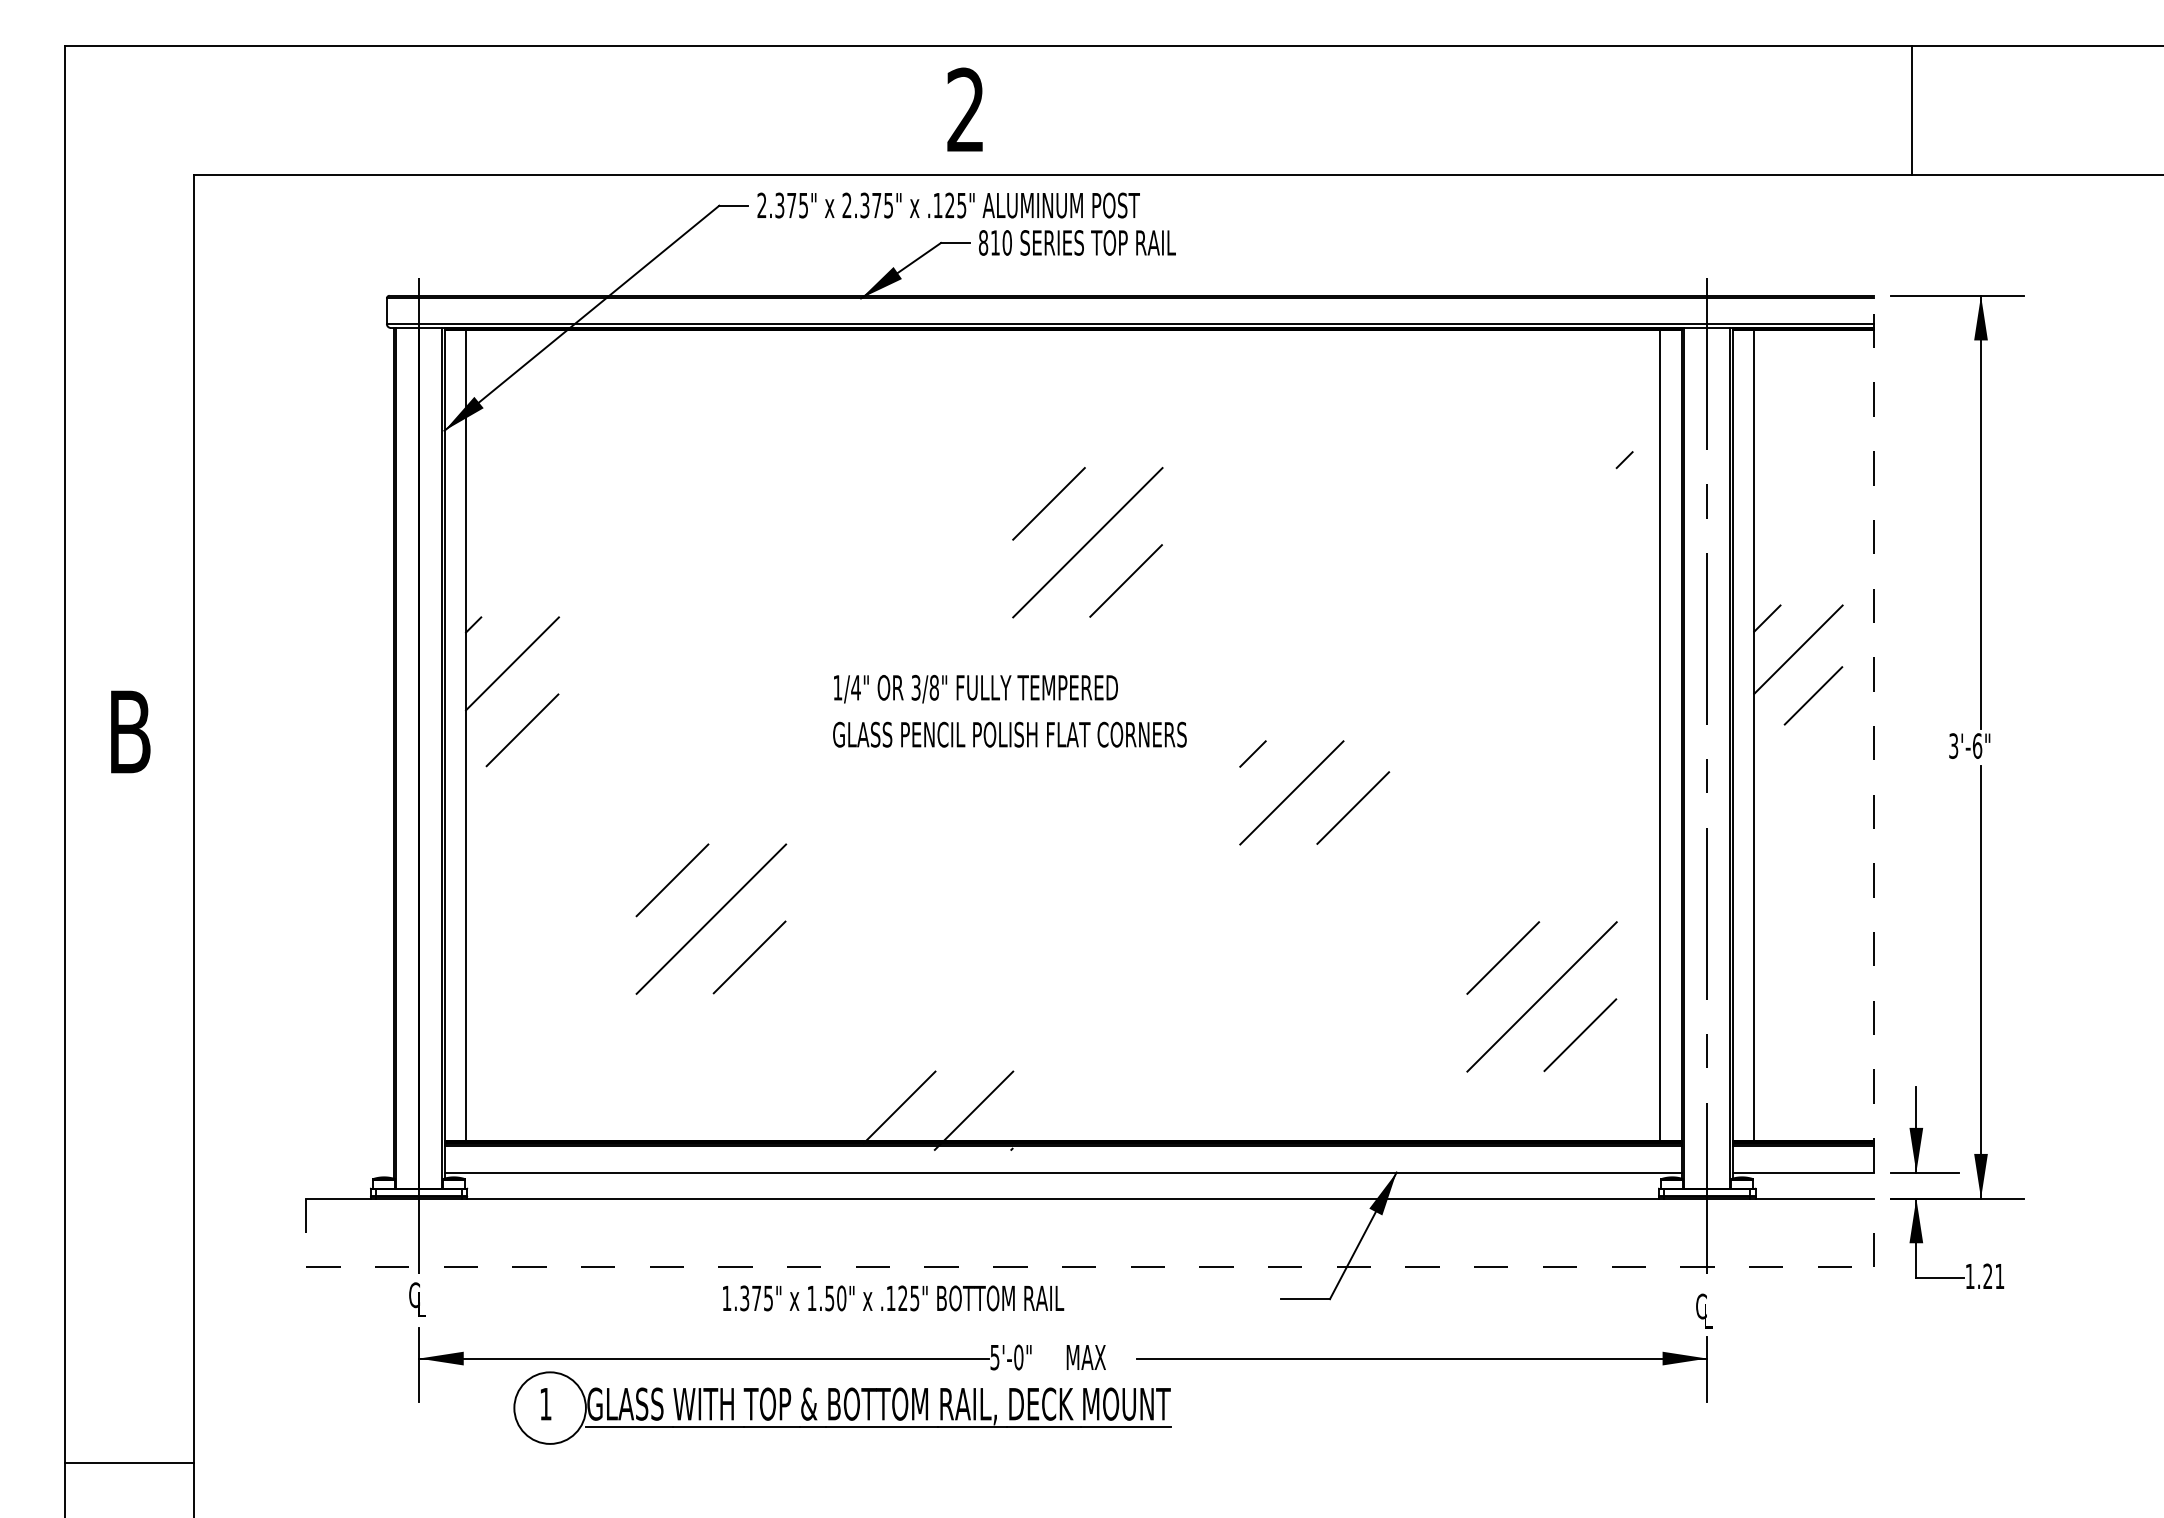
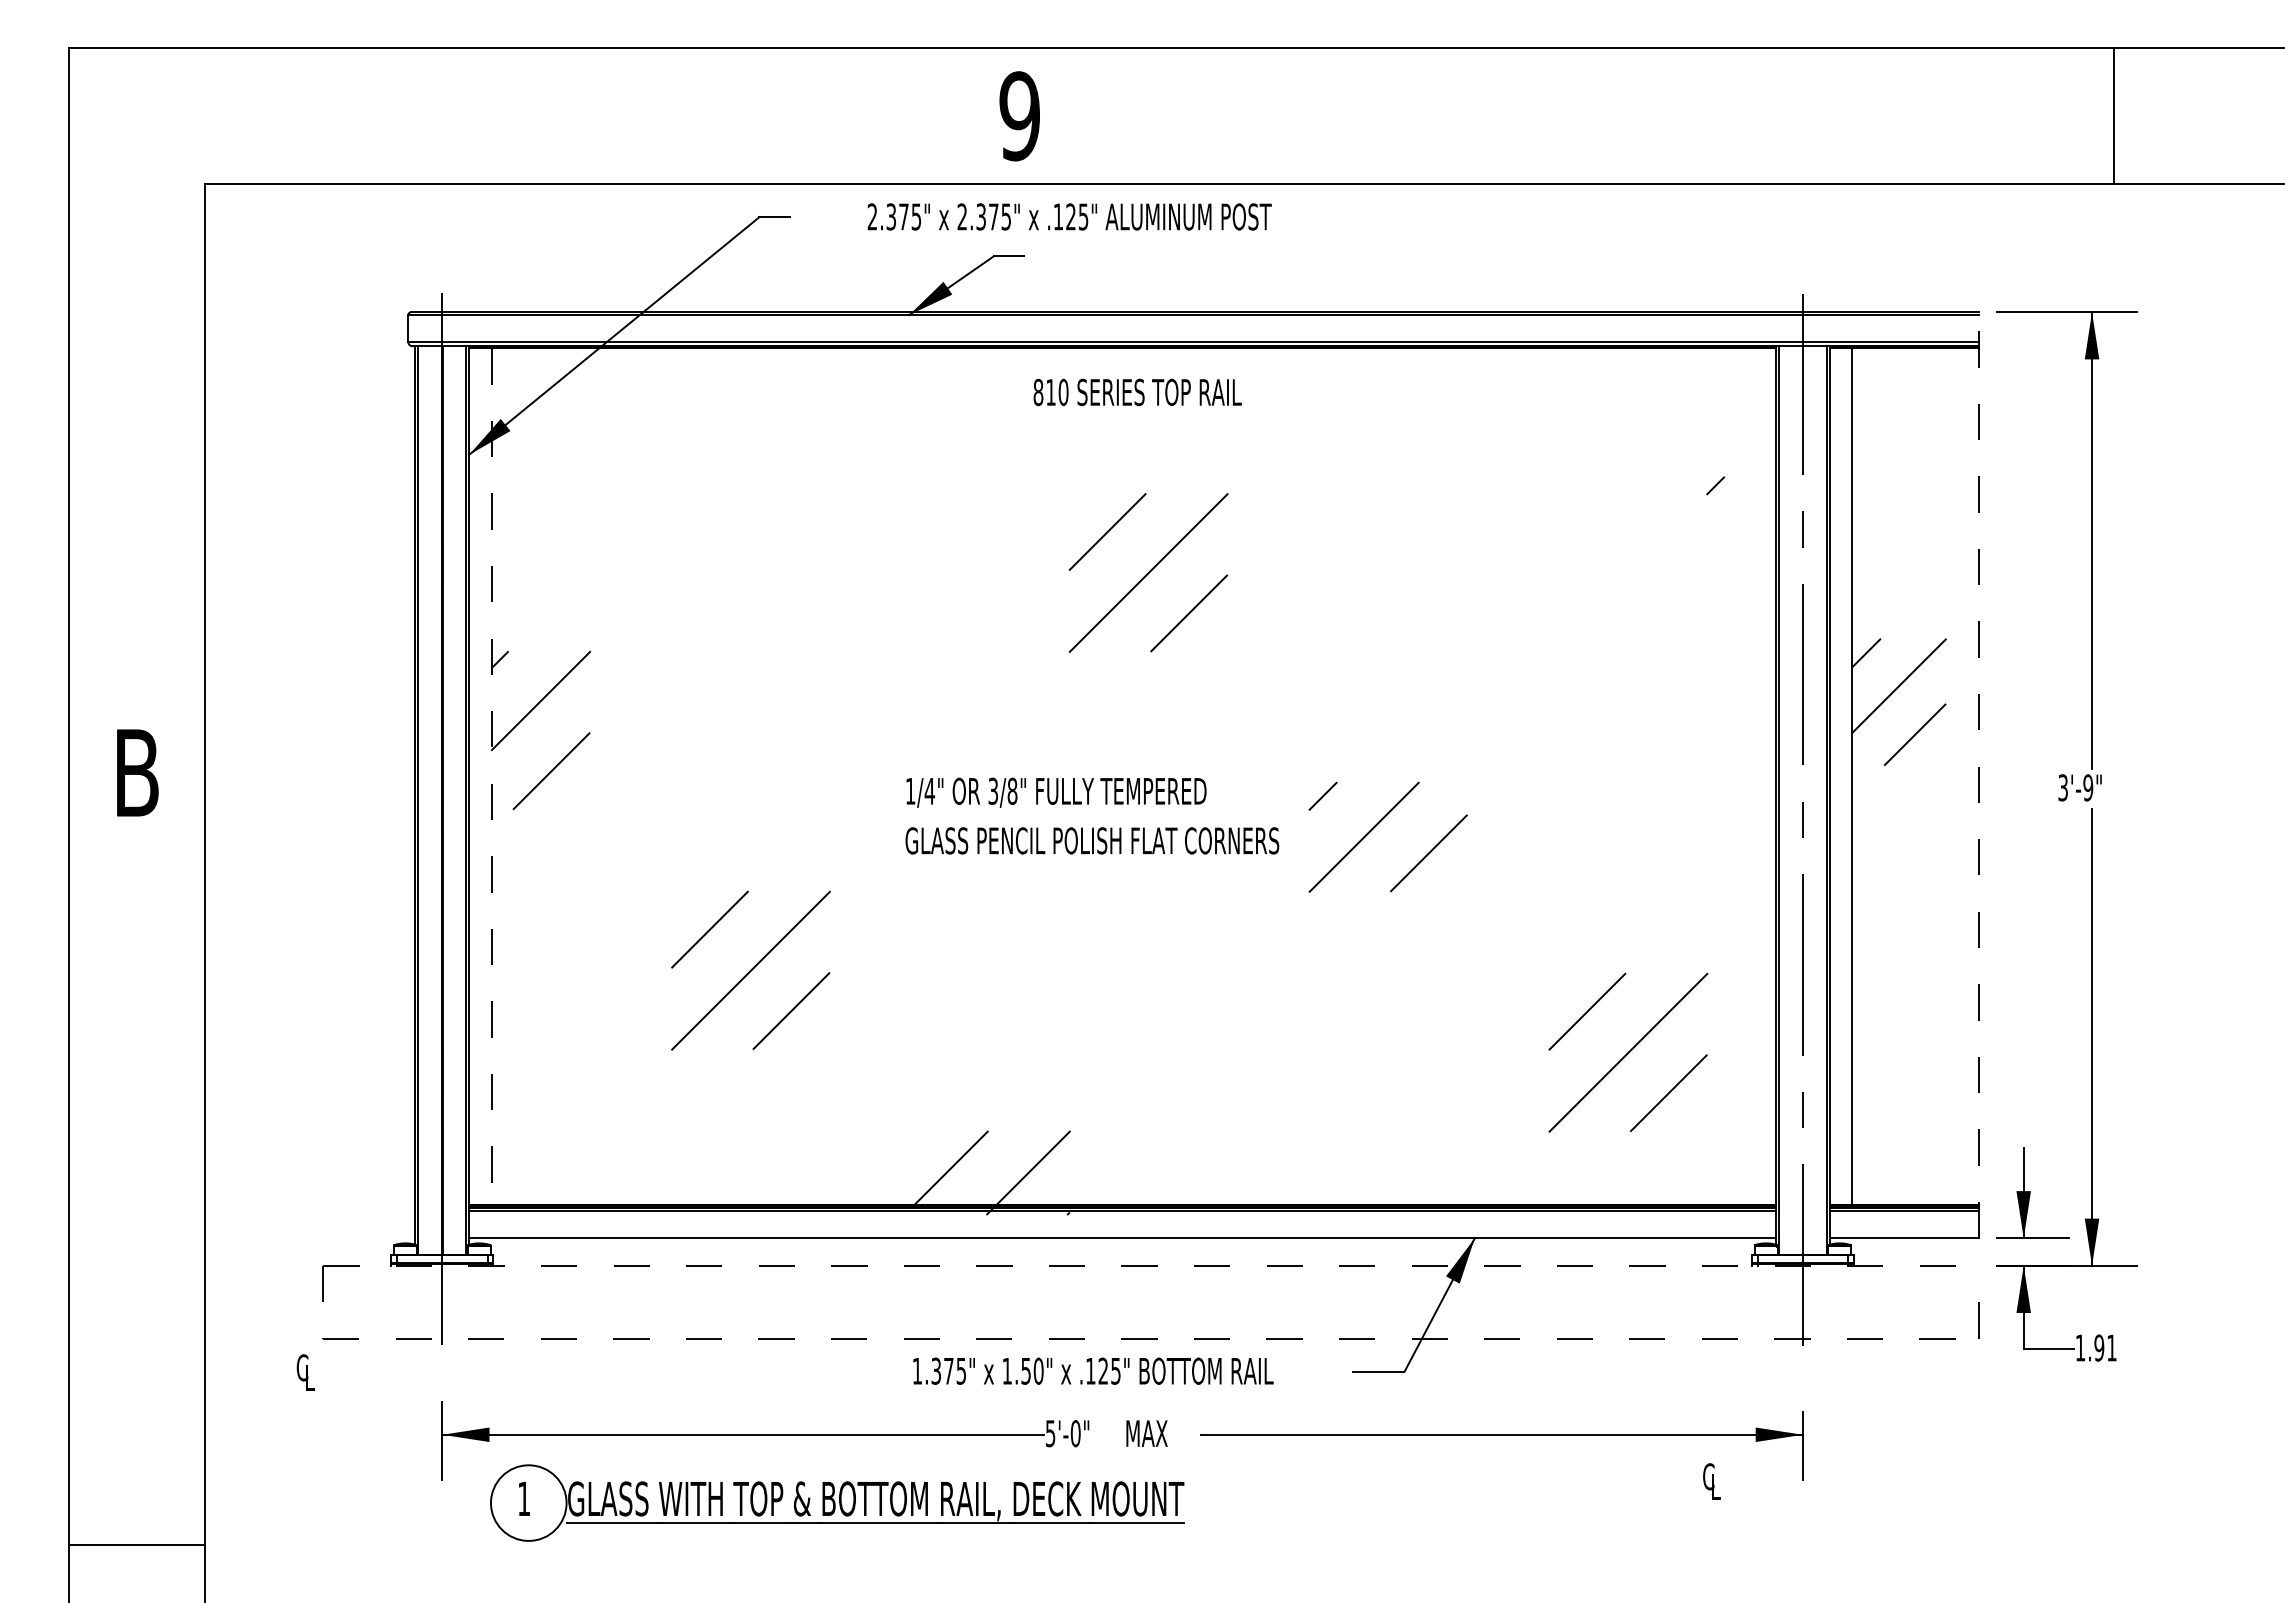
text: (965, 110) -> (1019, 116), 2 -> 9
line: (1911, 110) -> (2113, 116), moved
text: (948, 205) -> (1069, 216), moved
text: (1077, 242) -> (1137, 392), moved
text: (1010, 710) -> (1092, 815), moved
line: (1660, 735) -> (1753, 776), removed
line: (465, 736) -> (491, 777), solid -> dashed
text: (1977, 745) -> (2088, 787), 3'-6" -> 3'-9"
line: (1090, 1198) -> (1151, 1265), solid -> dashed
text: (1988, 1275) -> (2099, 1347), 1.21 -> 1.91
text: (893, 1297) -> (1093, 1370), moved
text: (417, 1299) -> (305, 1372), moved
text: (1704, 1310) -> (1711, 1481), moved
part: (842, 1407) -> (837, 1502), moved

